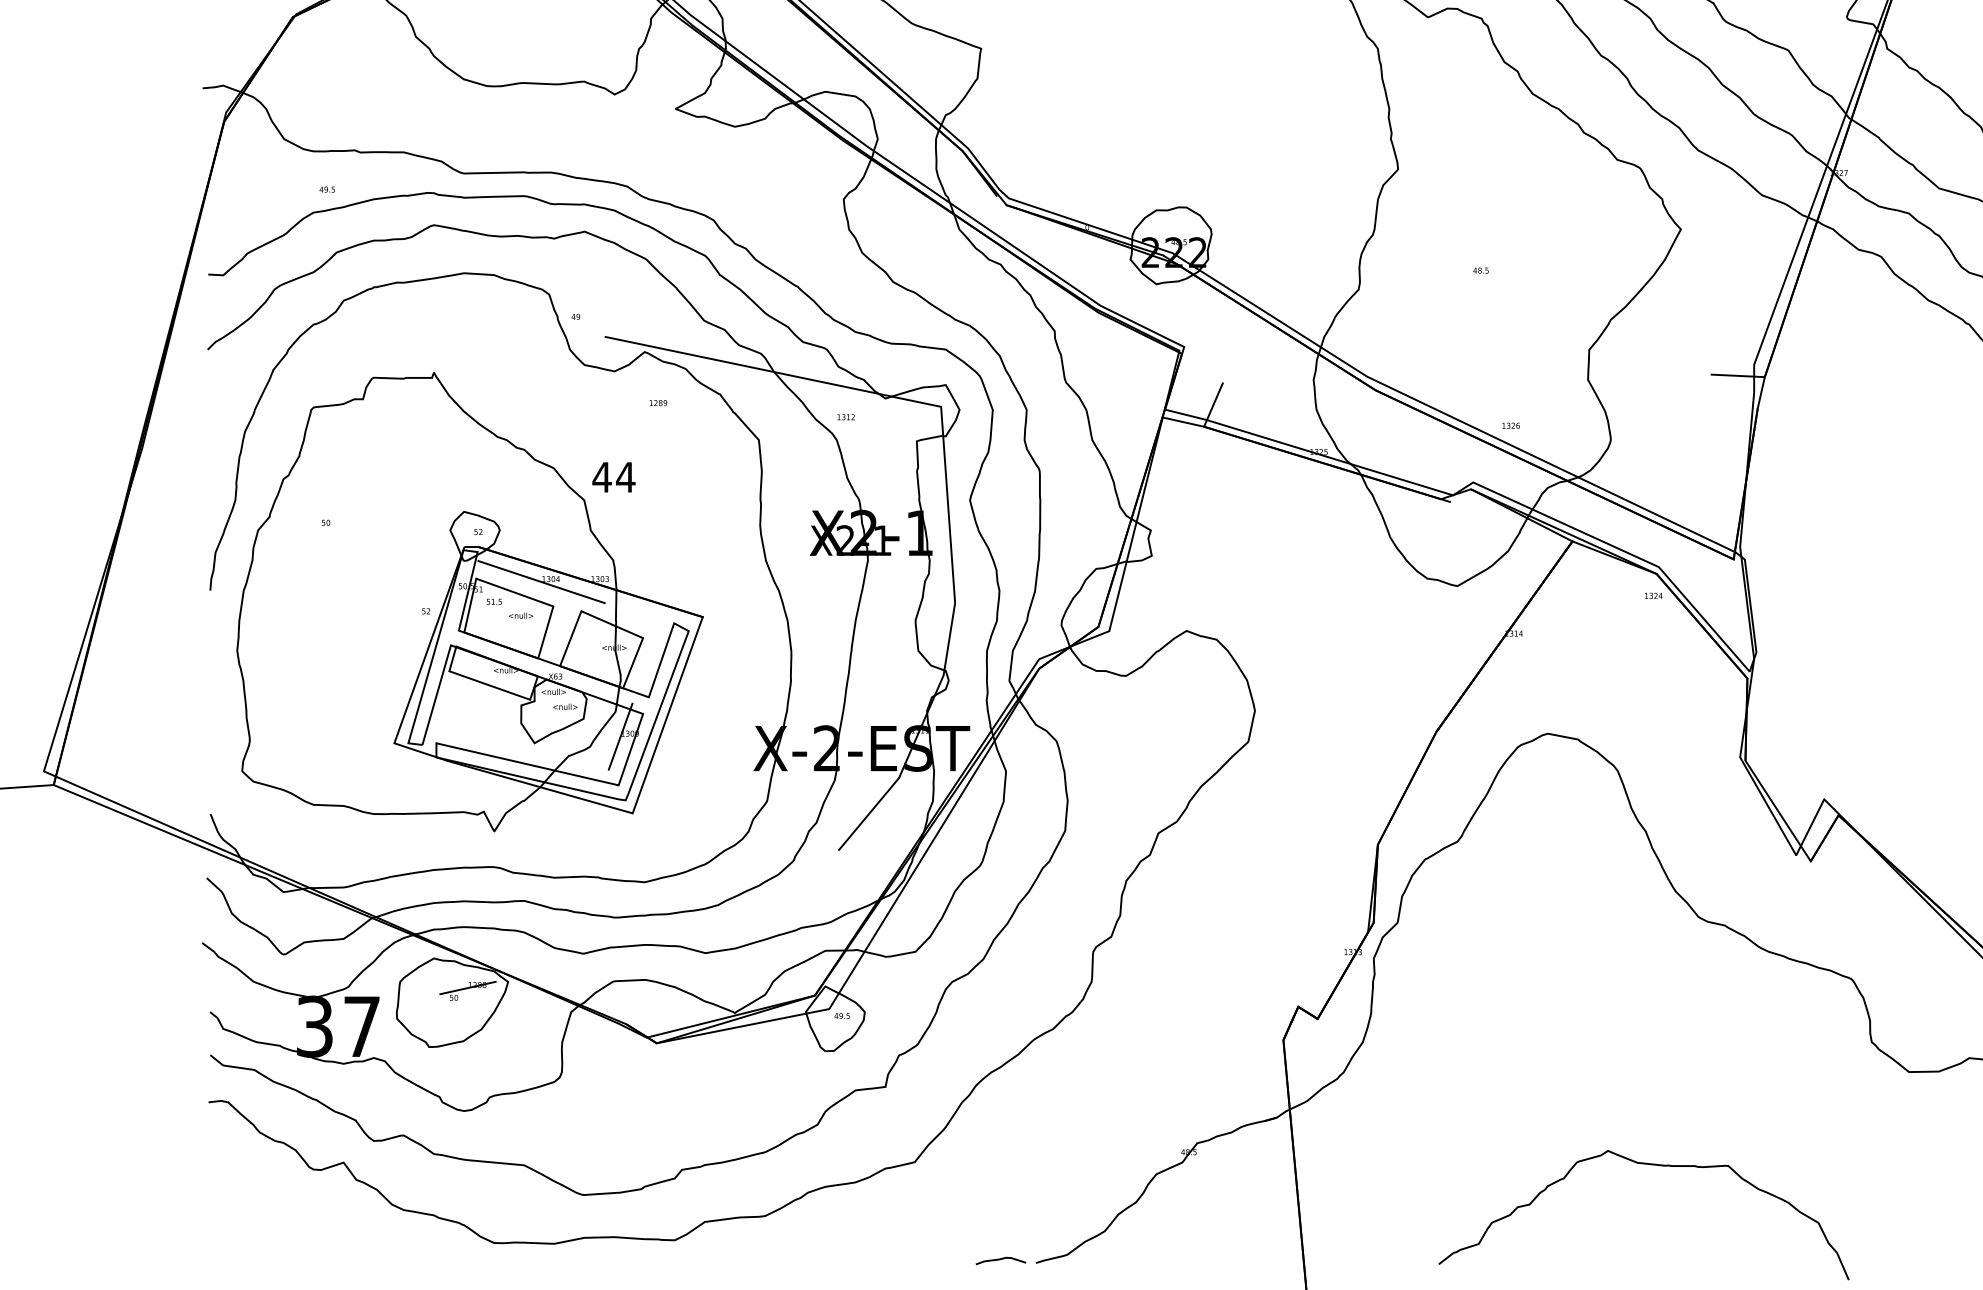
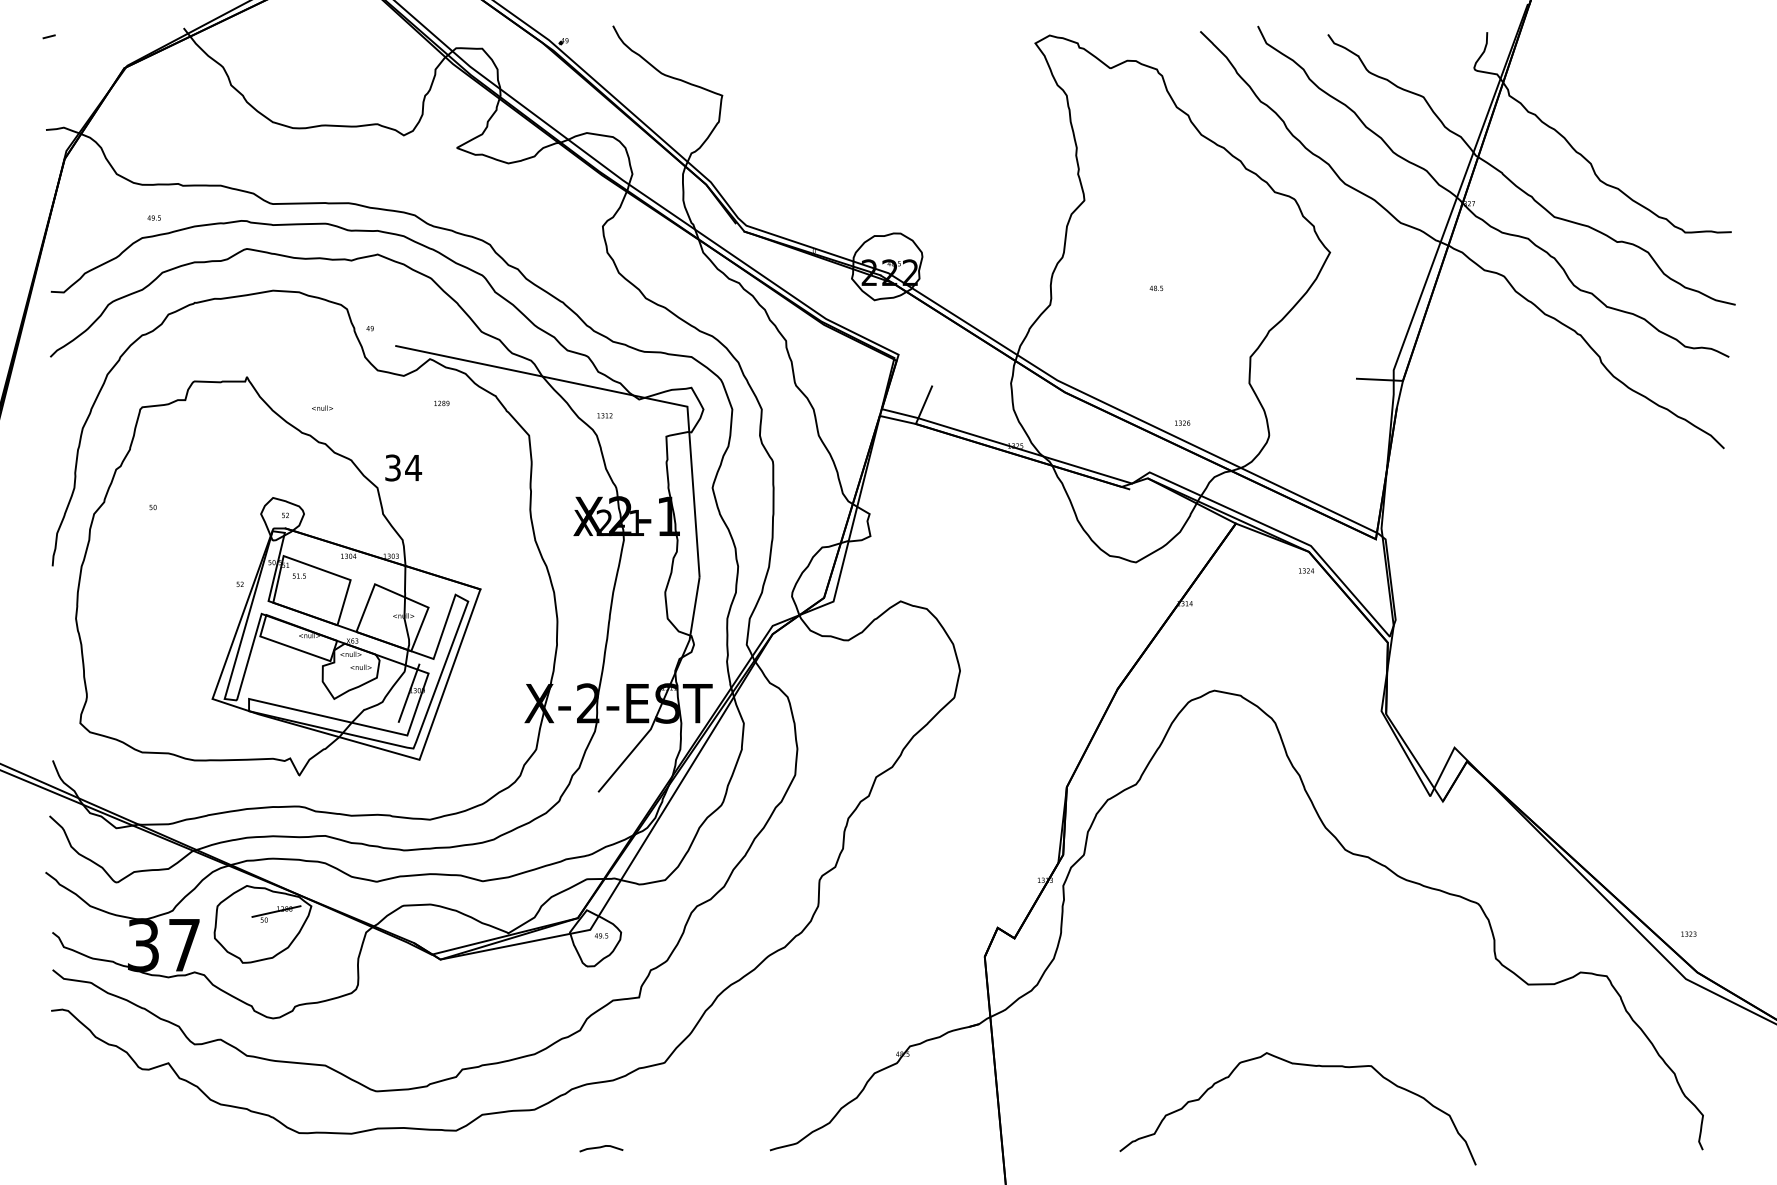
text: (601, 476) -> (392, 467), 44 -> 34
line: (541, 581) -> (340, 558), removed
text: (520, 614) -> (322, 407), moved
curve: (1001, 1259) -> (601, 1147), moved

